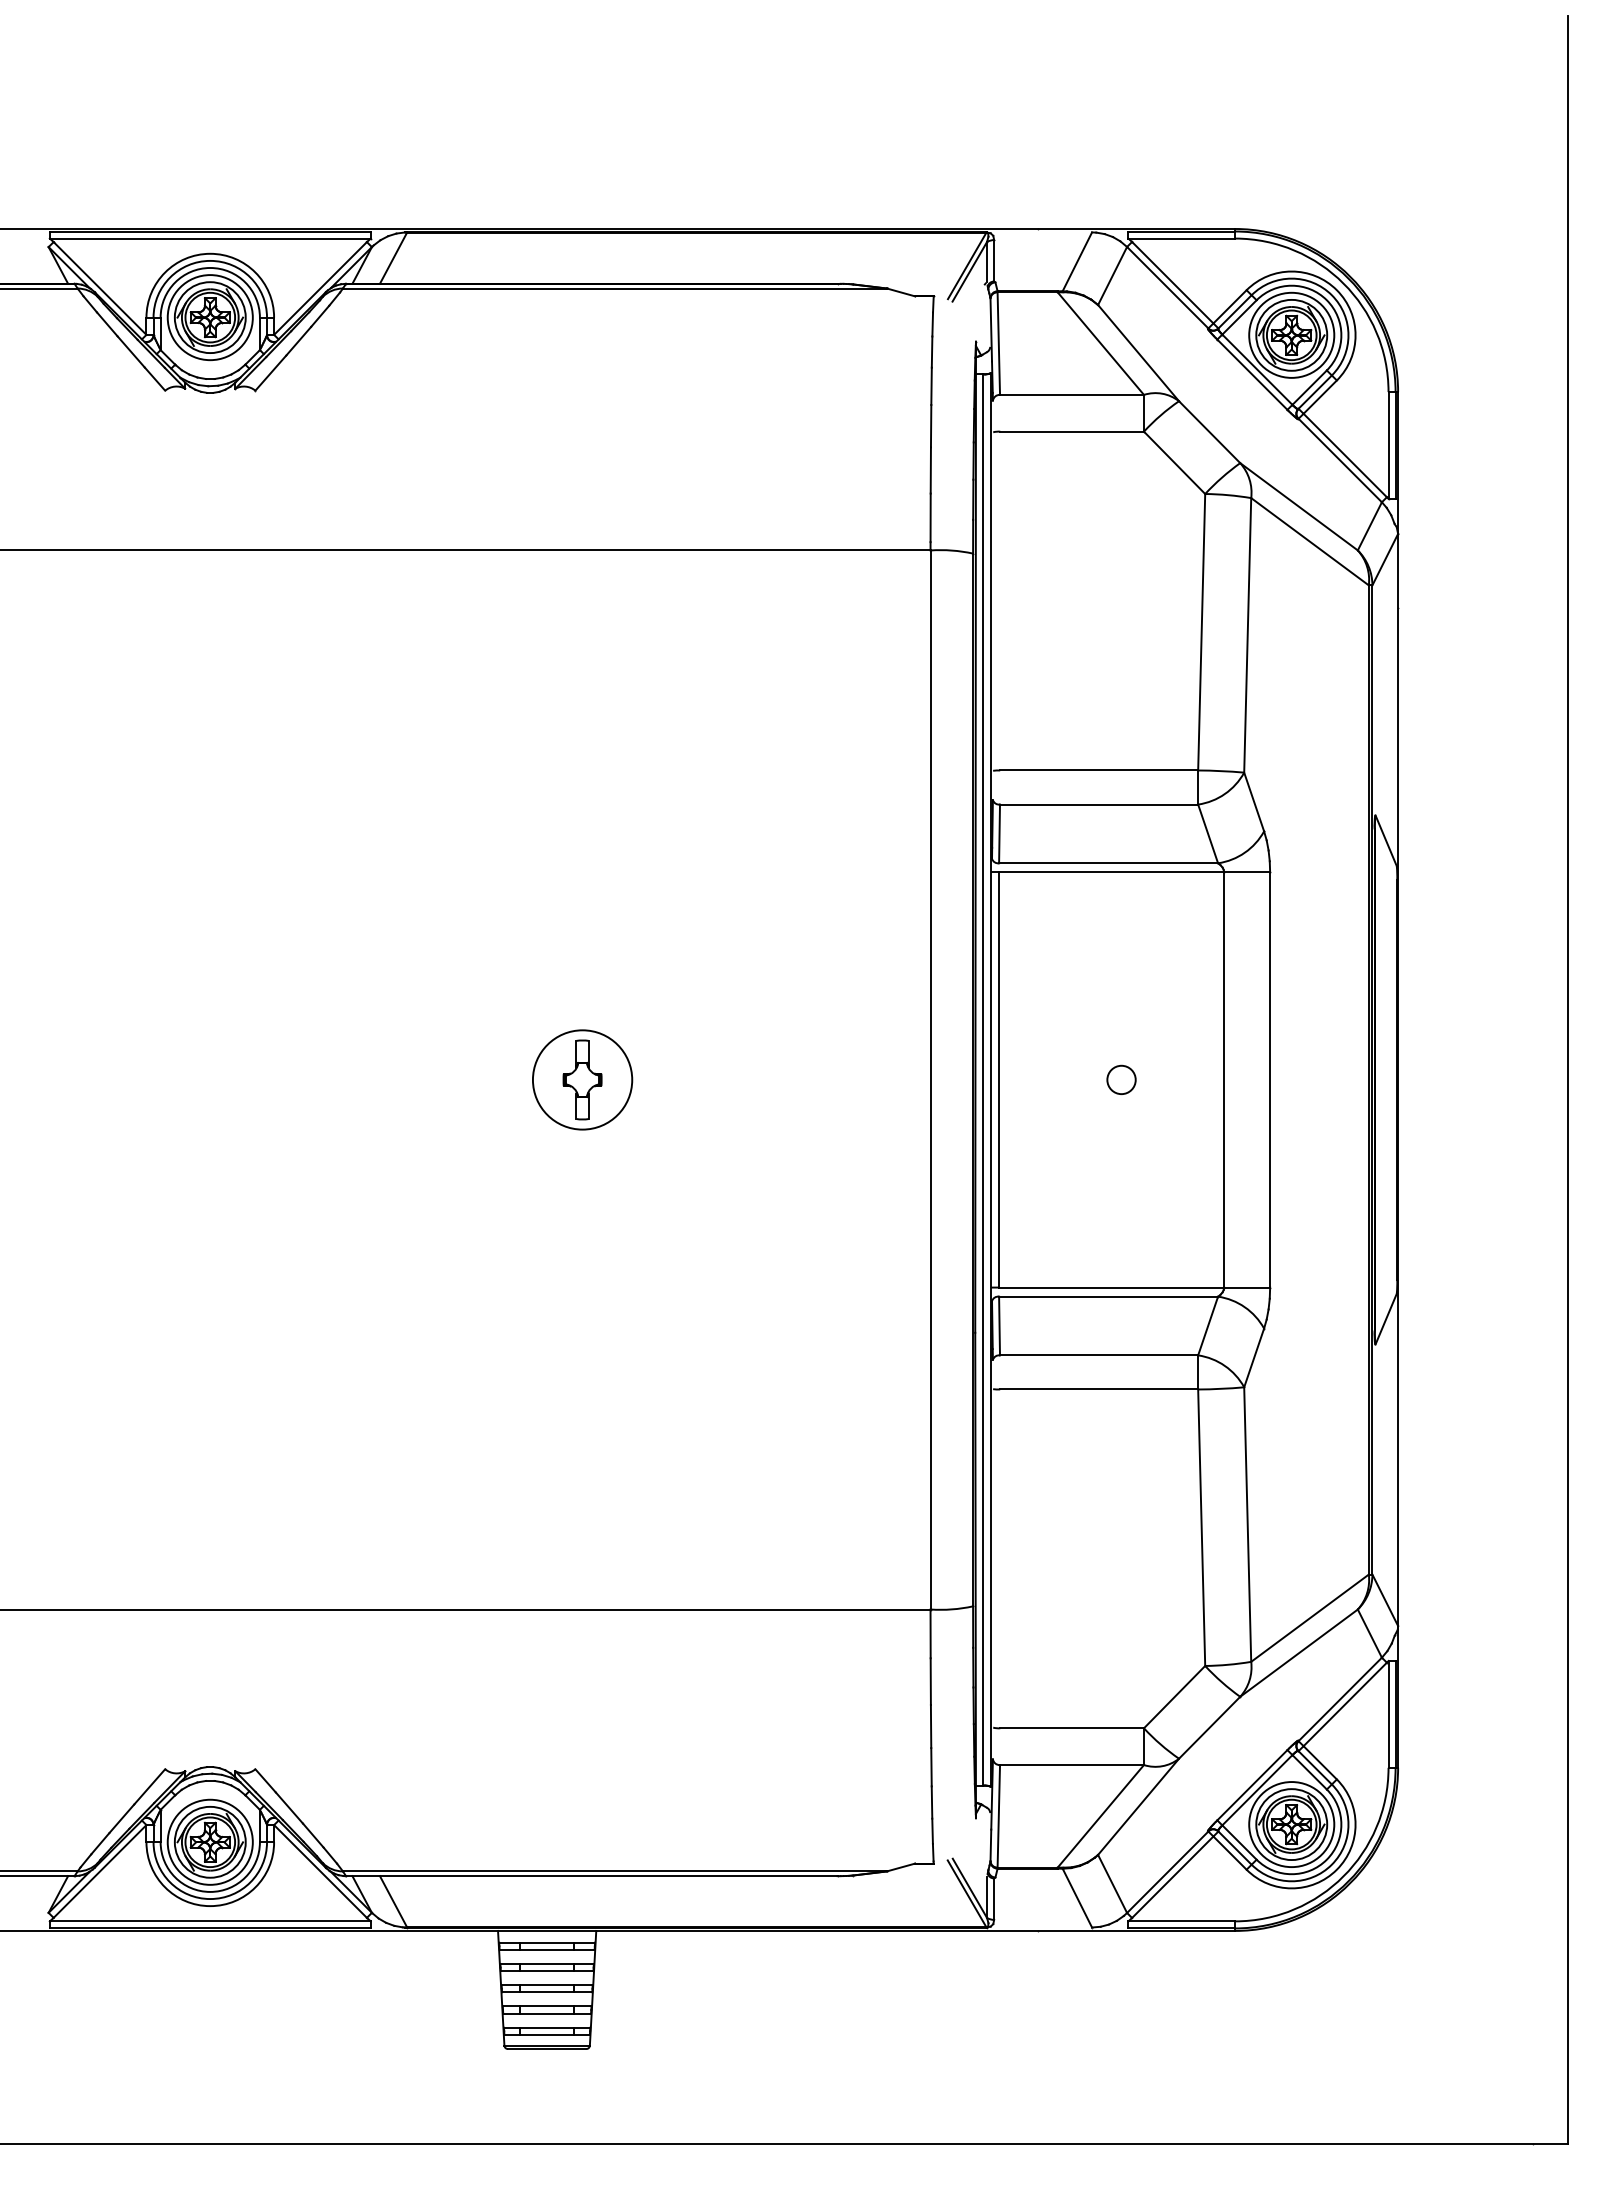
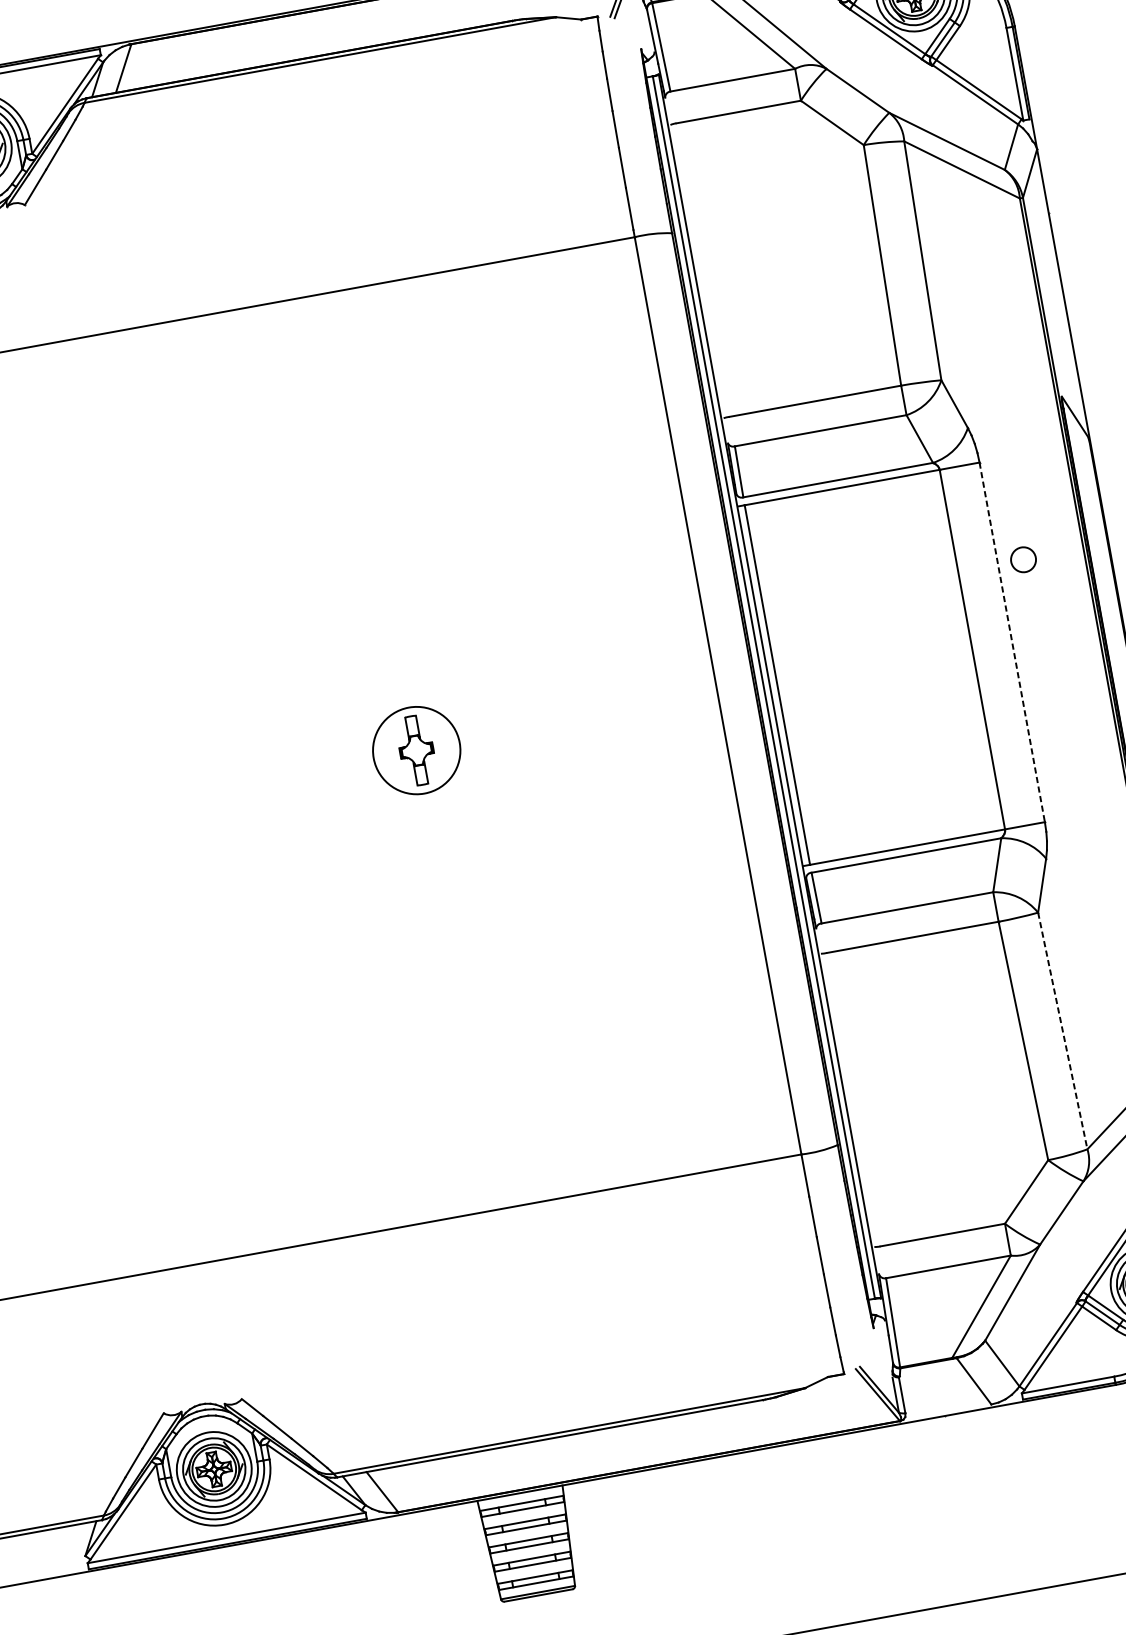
circle: (1121, 1079) -> (1023, 559), moved
line: (1270, 1079) -> (1012, 641), solid -> dashed
line: (1247, 1525) -> (1062, 1031), solid -> dashed

